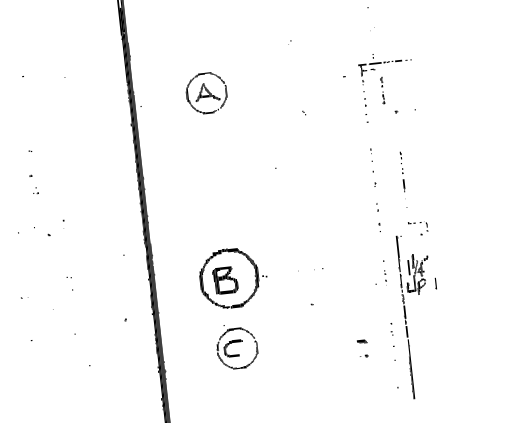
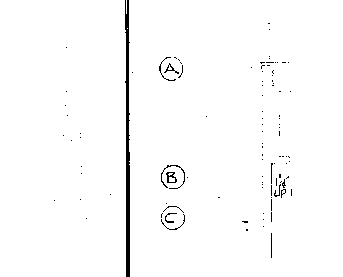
part: (232, 277) -> (174, 176), size x0.71

